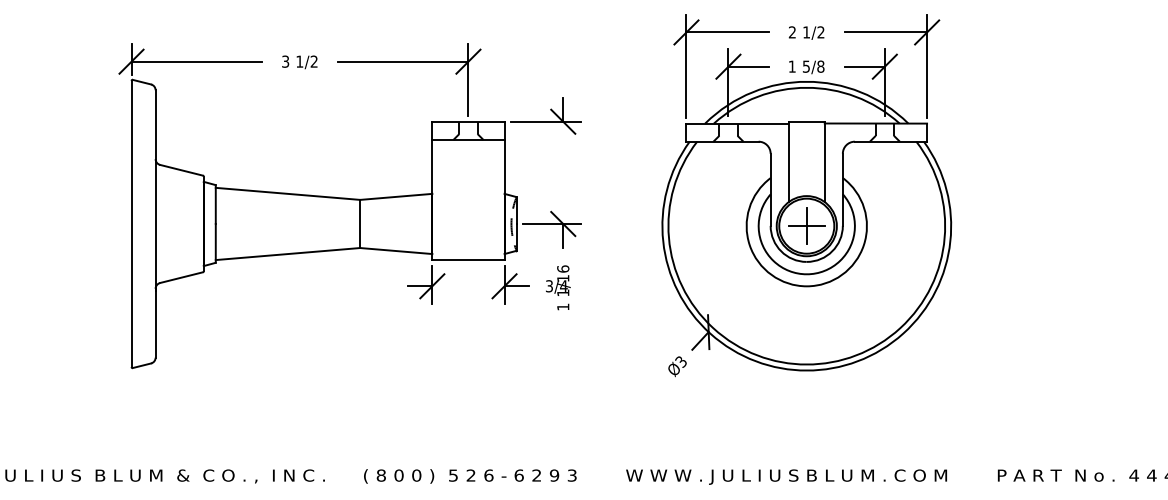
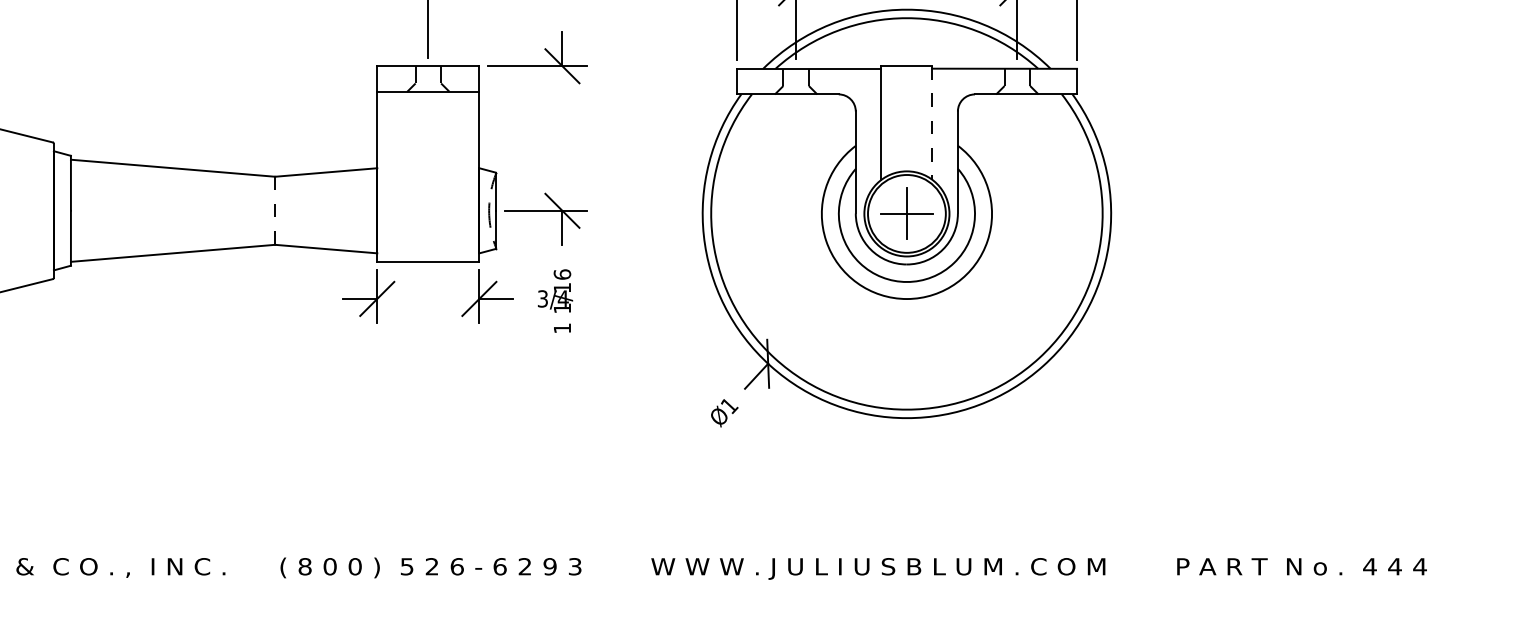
line: (824, 162) -> (931, 123), solid -> dashed
line: (359, 223) -> (274, 210), solid -> dashed
text: (681, 361) -> (729, 405), Ø3 -> Ø1

